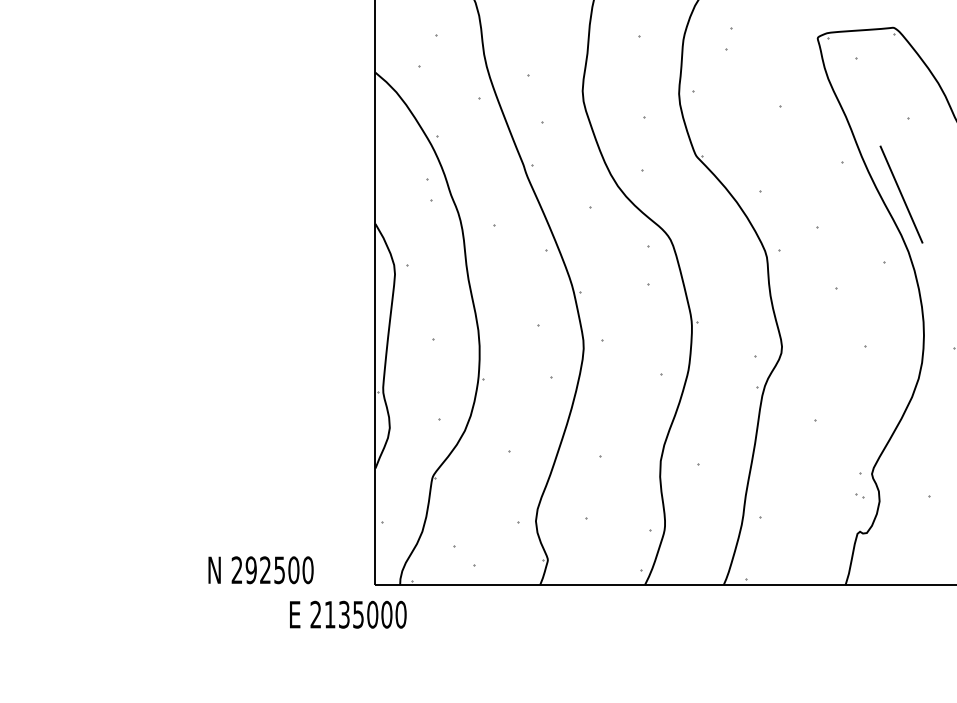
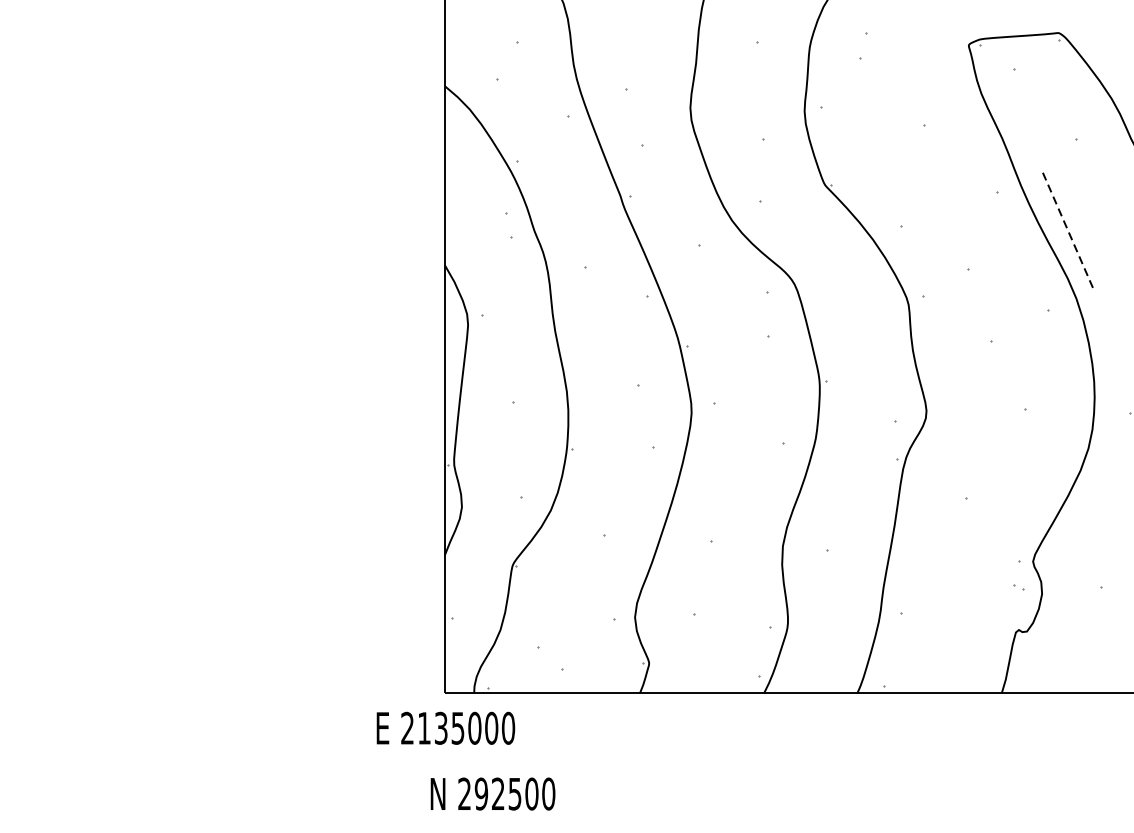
line: (901, 195) -> (1068, 231), solid -> dashed
text: (260, 570) -> (492, 794), moved
text: (348, 614) -> (446, 728), moved

